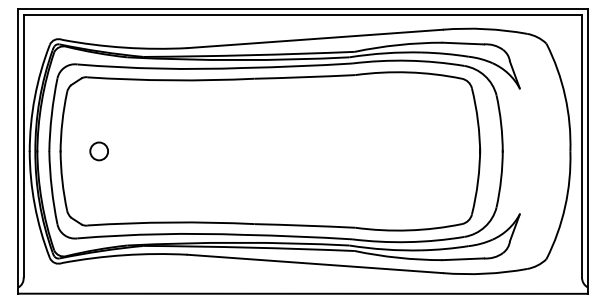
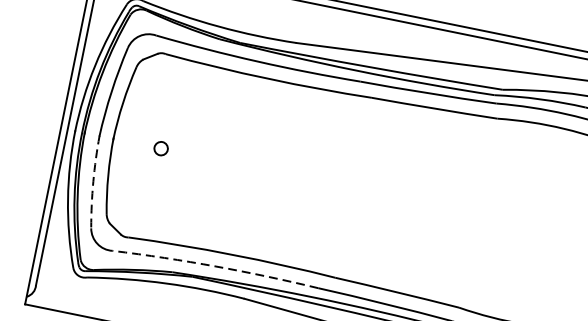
circle: (98, 151) -> (160, 148), size x0.6
arc: (51, 187) -> (93, 181), solid -> dashed
arc: (160, 234) -> (216, 266), solid -> dashed

